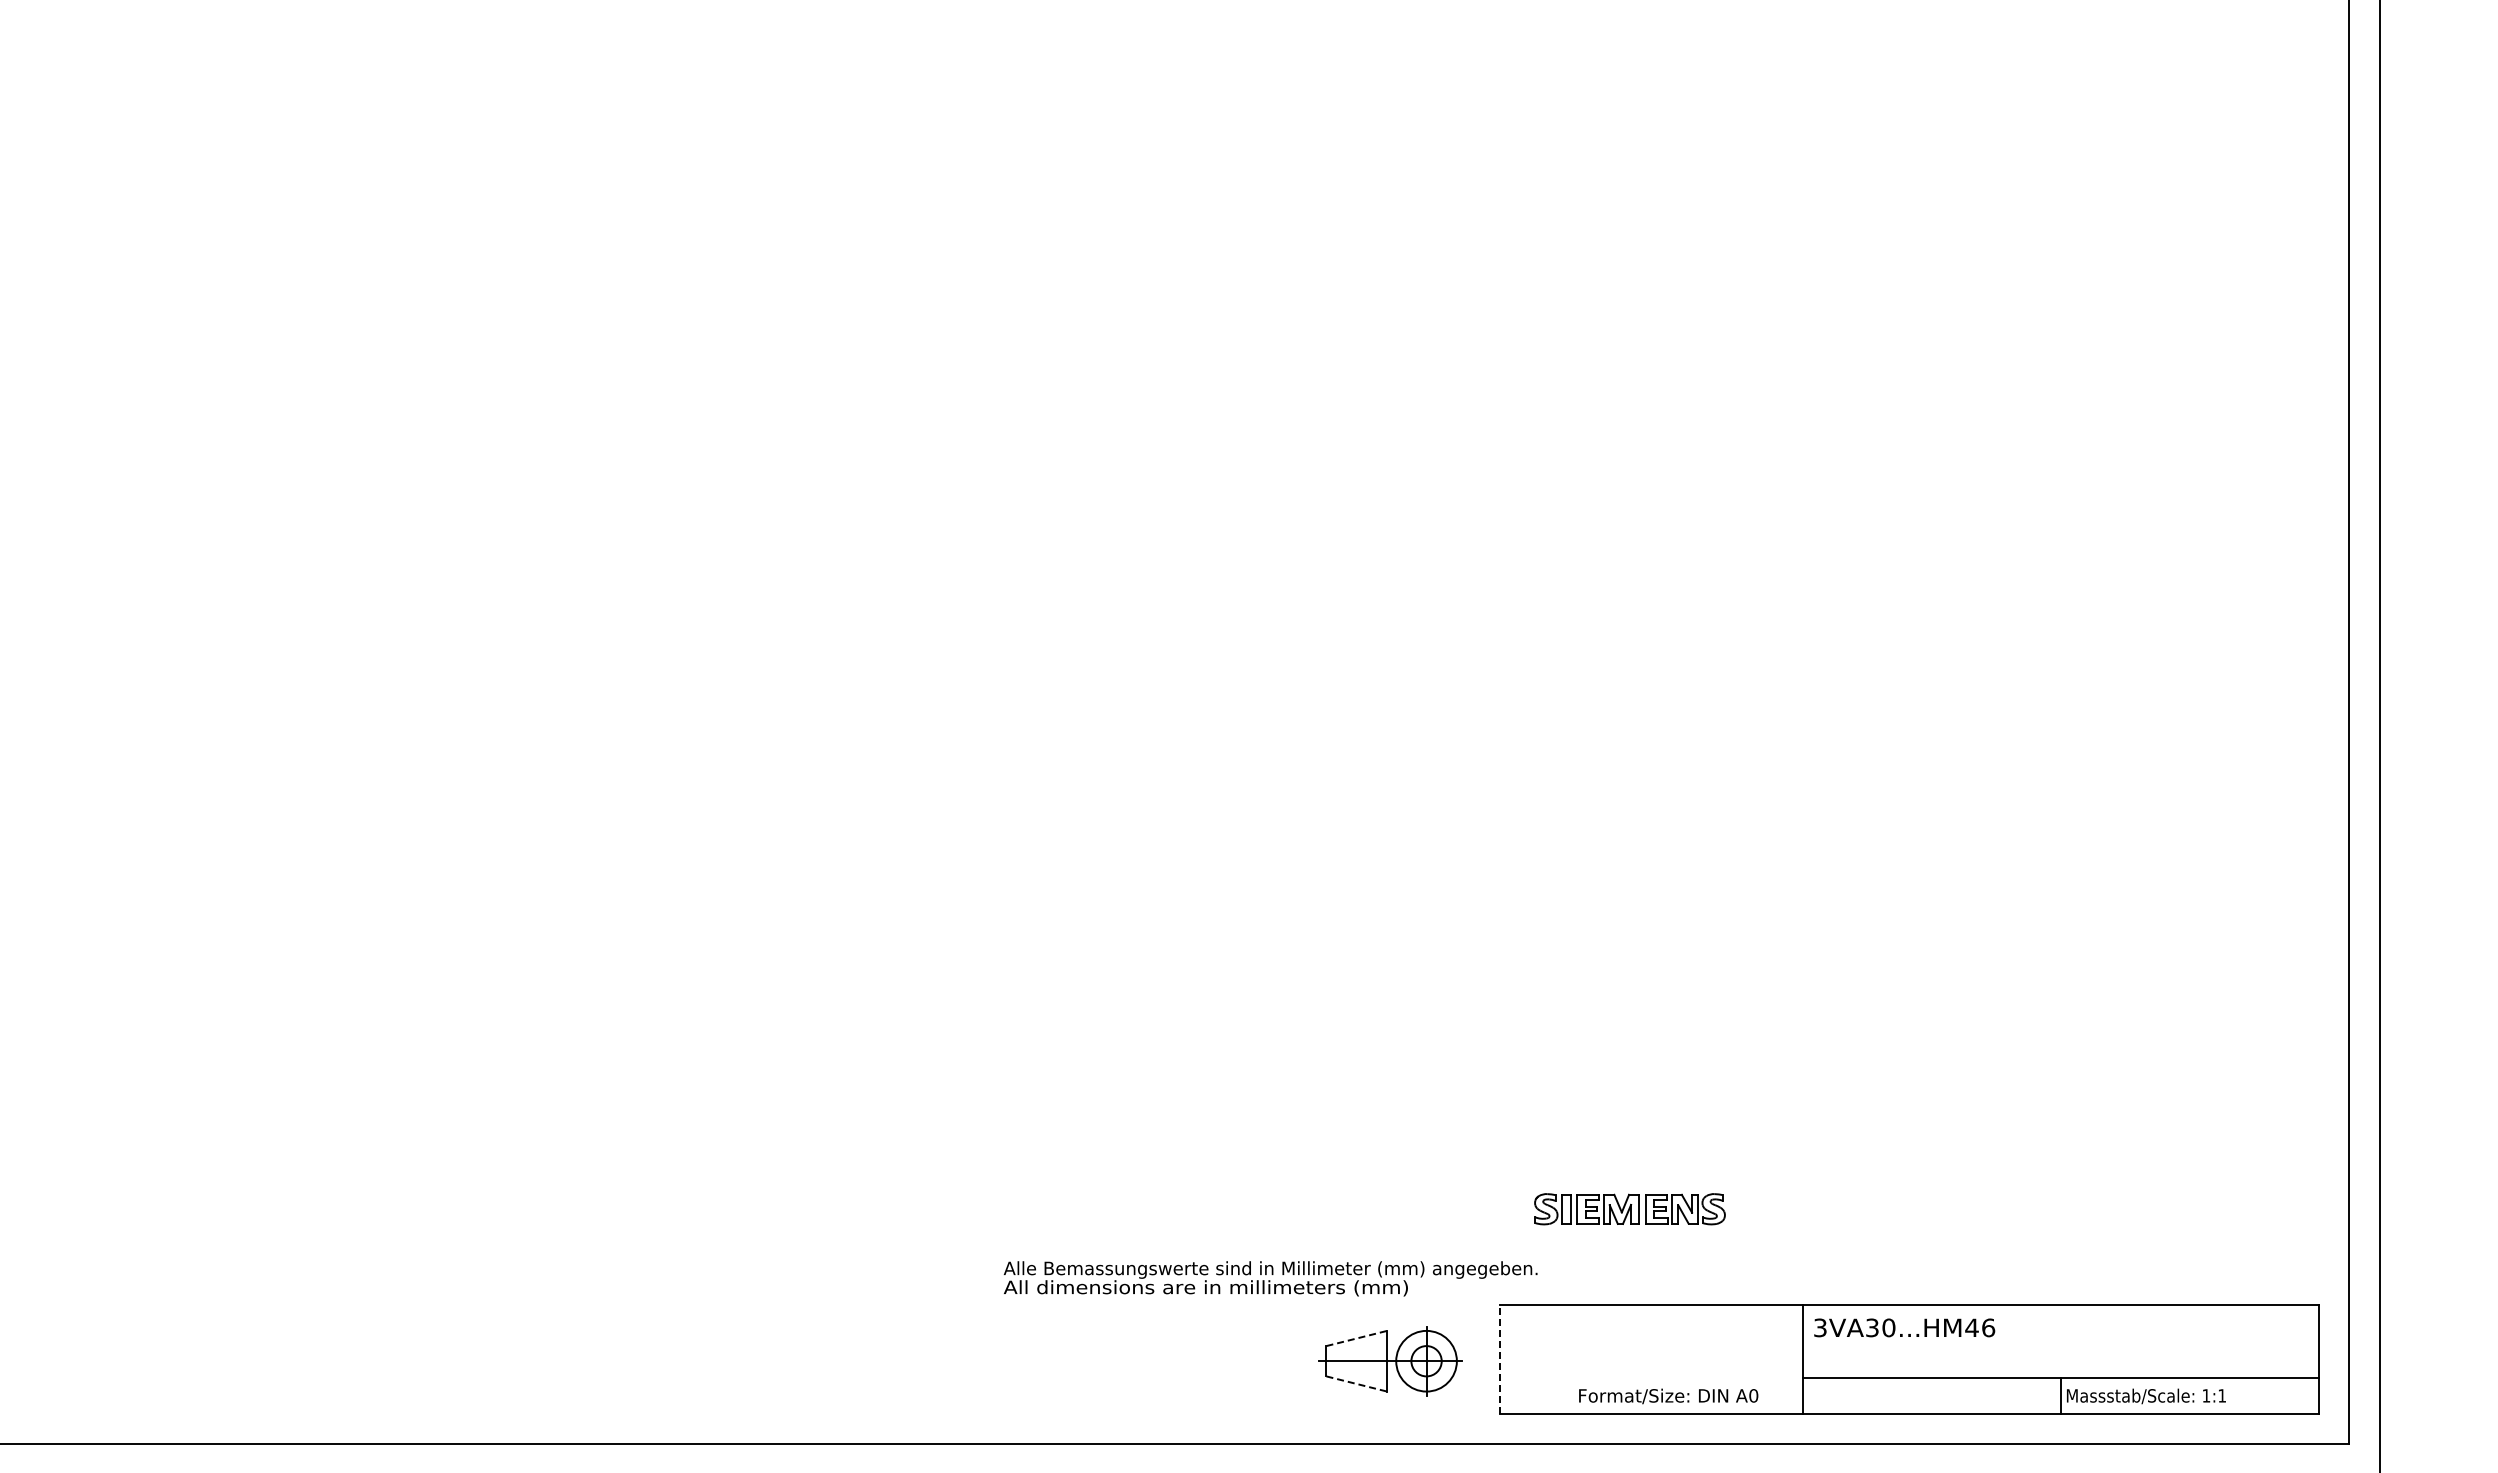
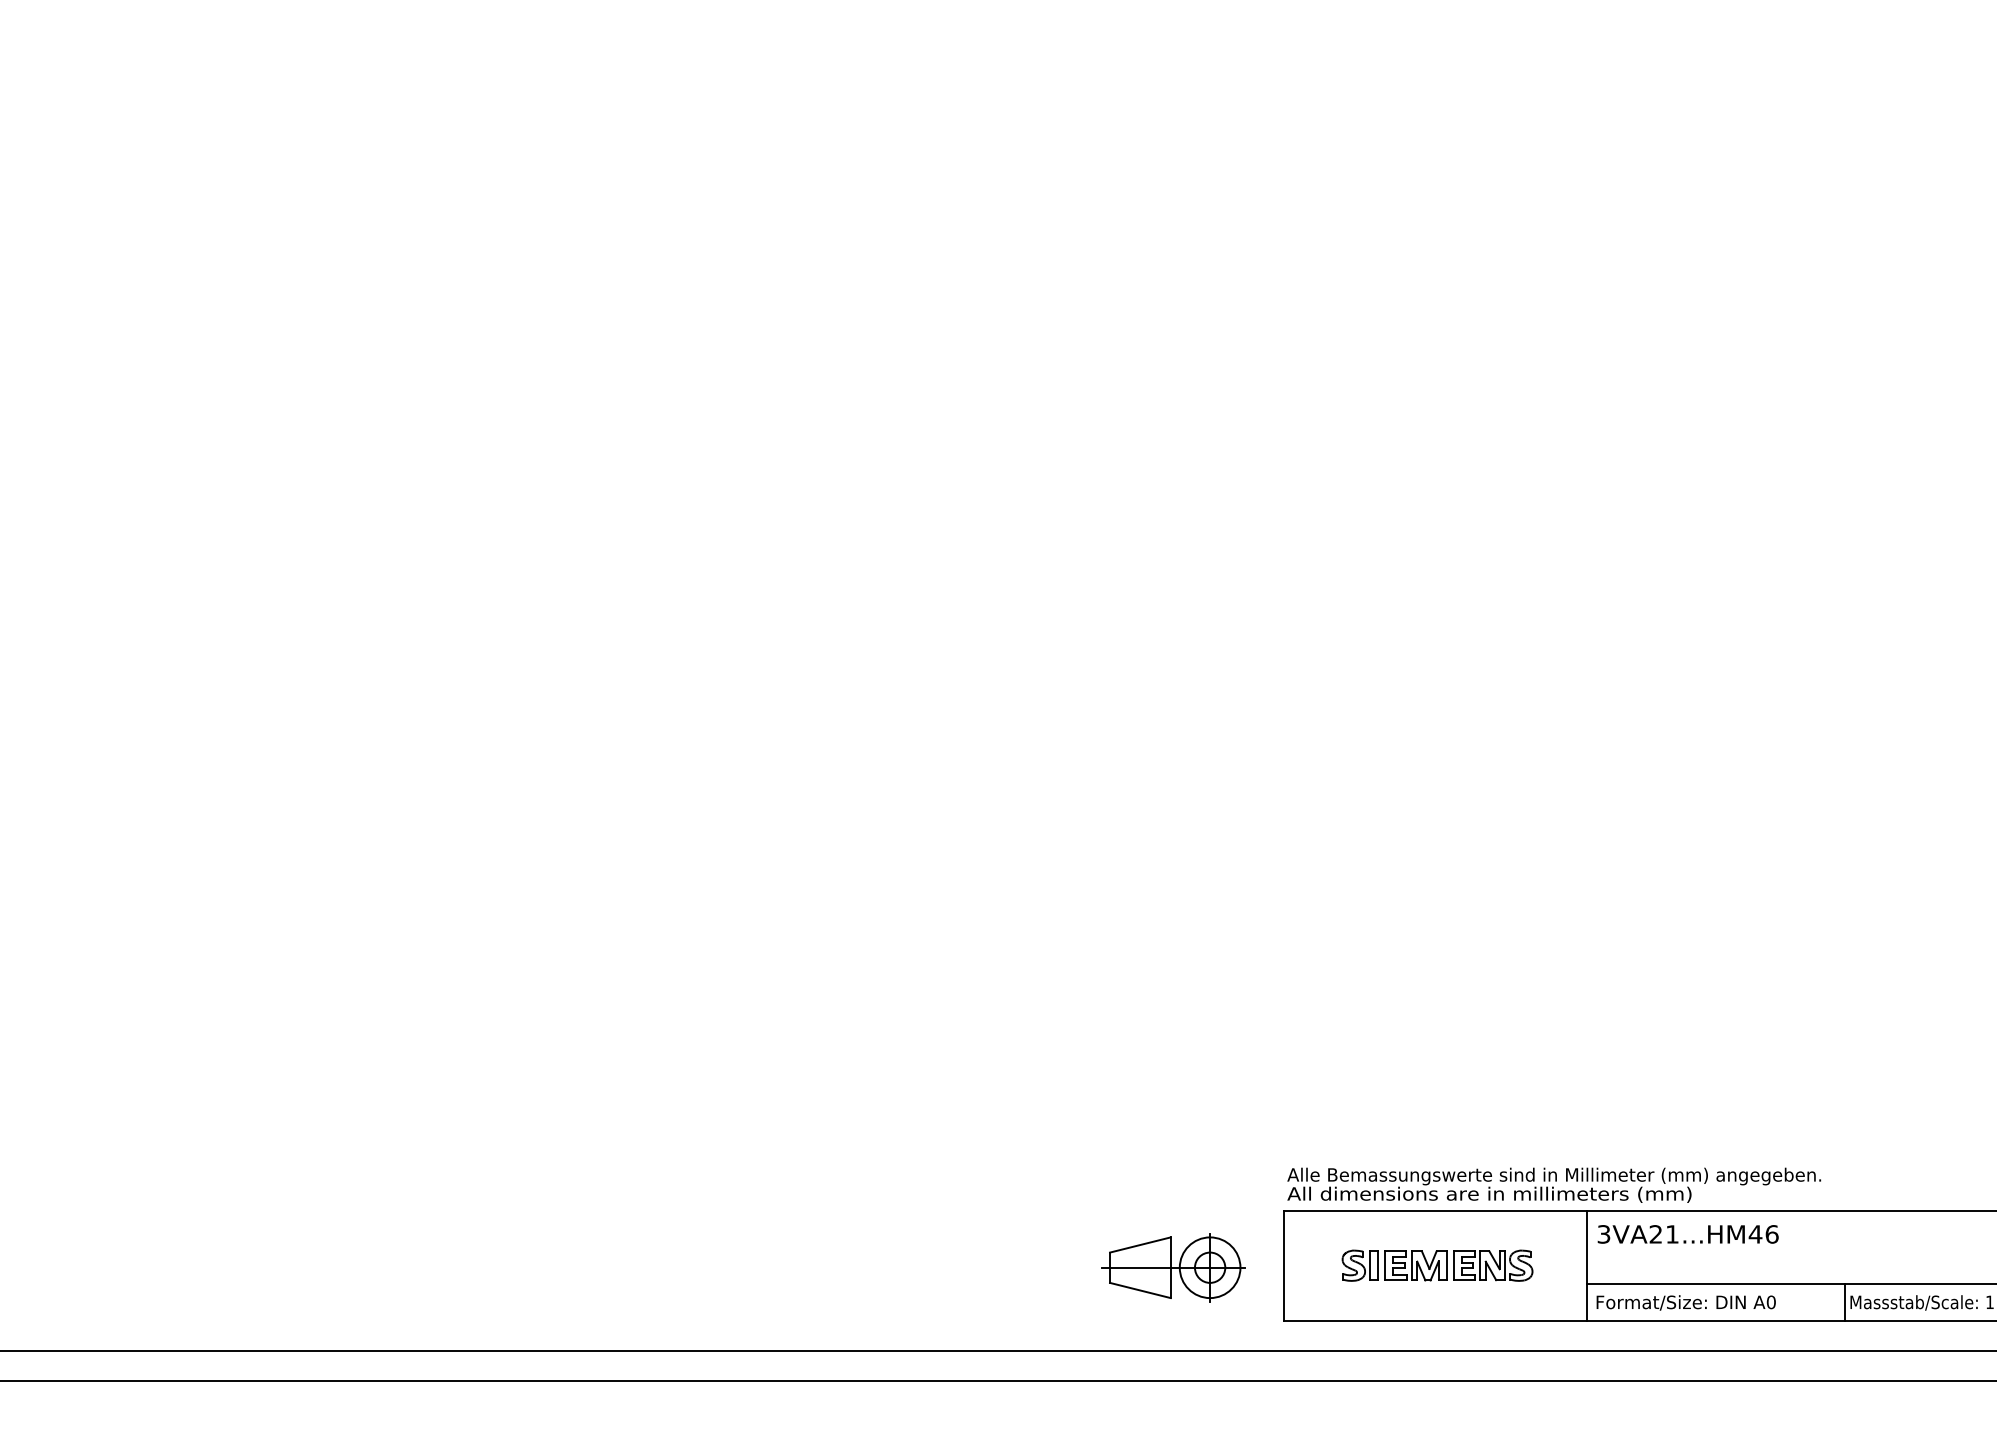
part: (1629, 1209) -> (1437, 1266), moved
text: (1270, 1278) -> (1554, 1185), moved
text: (1880, 1327) -> (1664, 1234), 3VA30...HM46 -> 3VA21...HM46
line: (1357, 1338) -> (1141, 1245), dashed -> solid
line: (1500, 1359) -> (1284, 1266), dashed -> solid
line: (1357, 1384) -> (1141, 1291), dashed -> solid
text: (1668, 1396) -> (1686, 1303), moved

